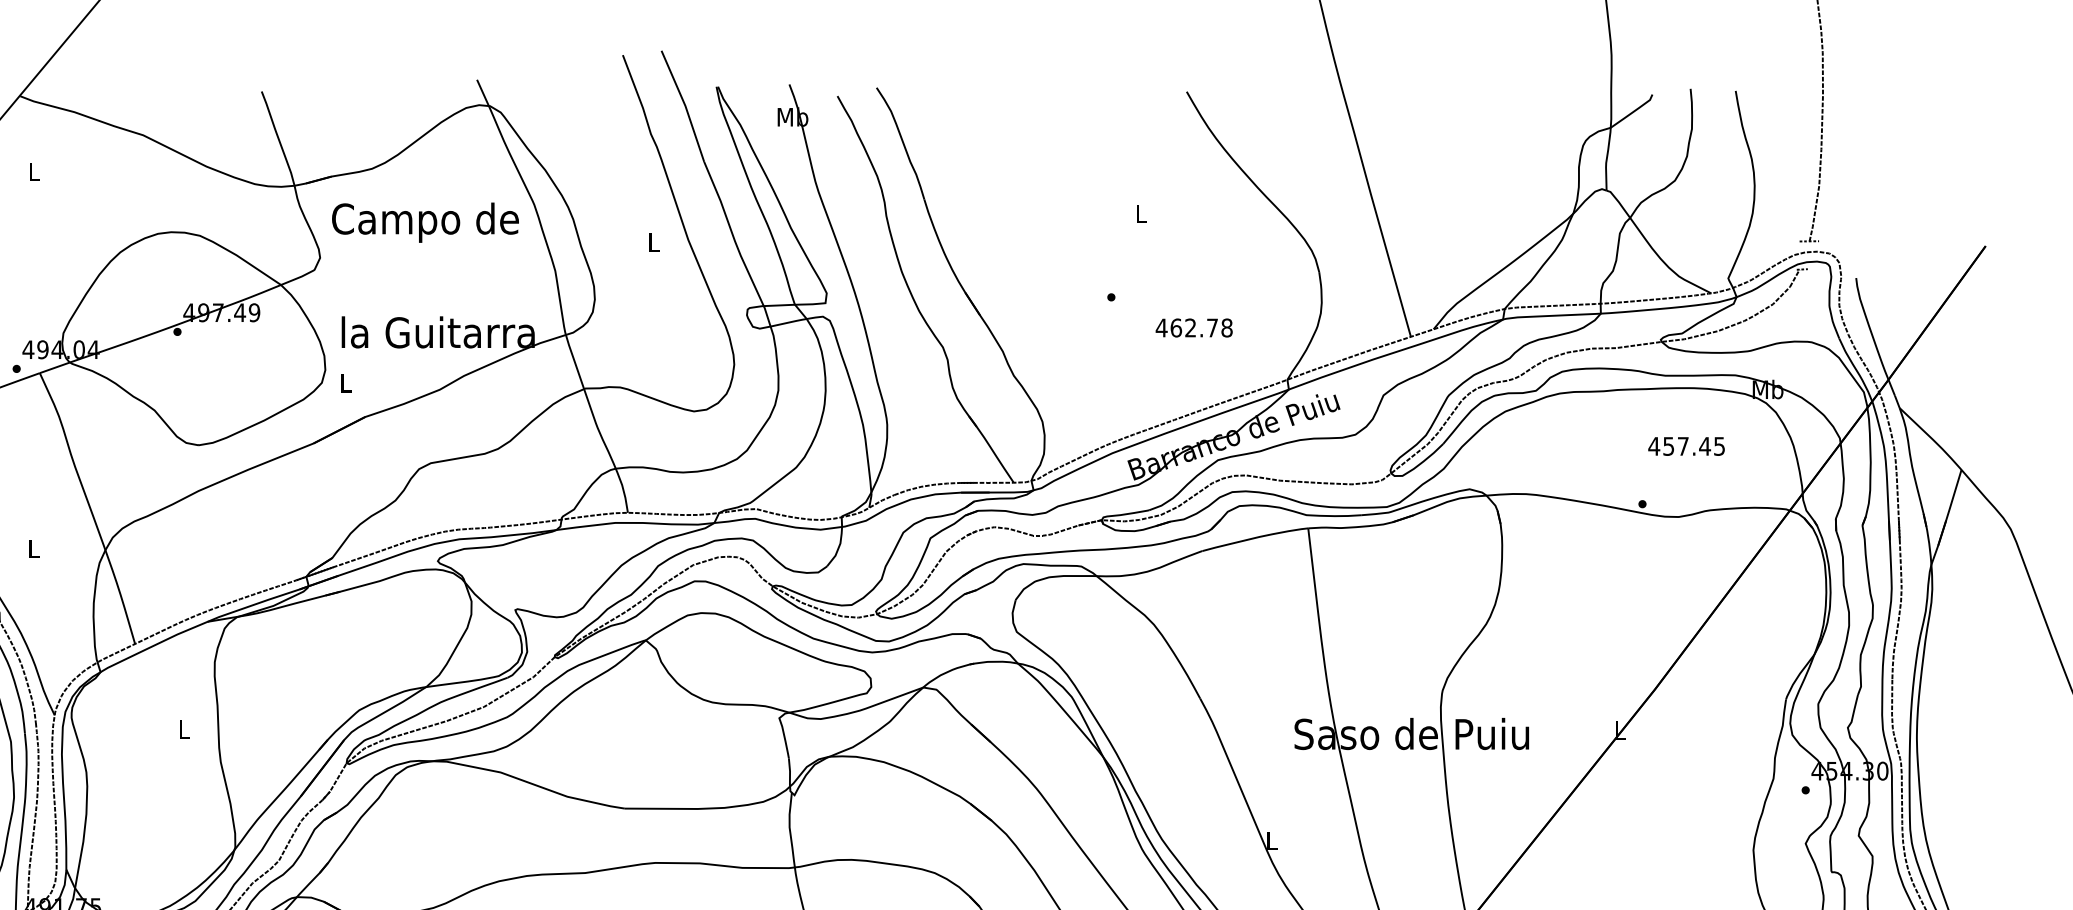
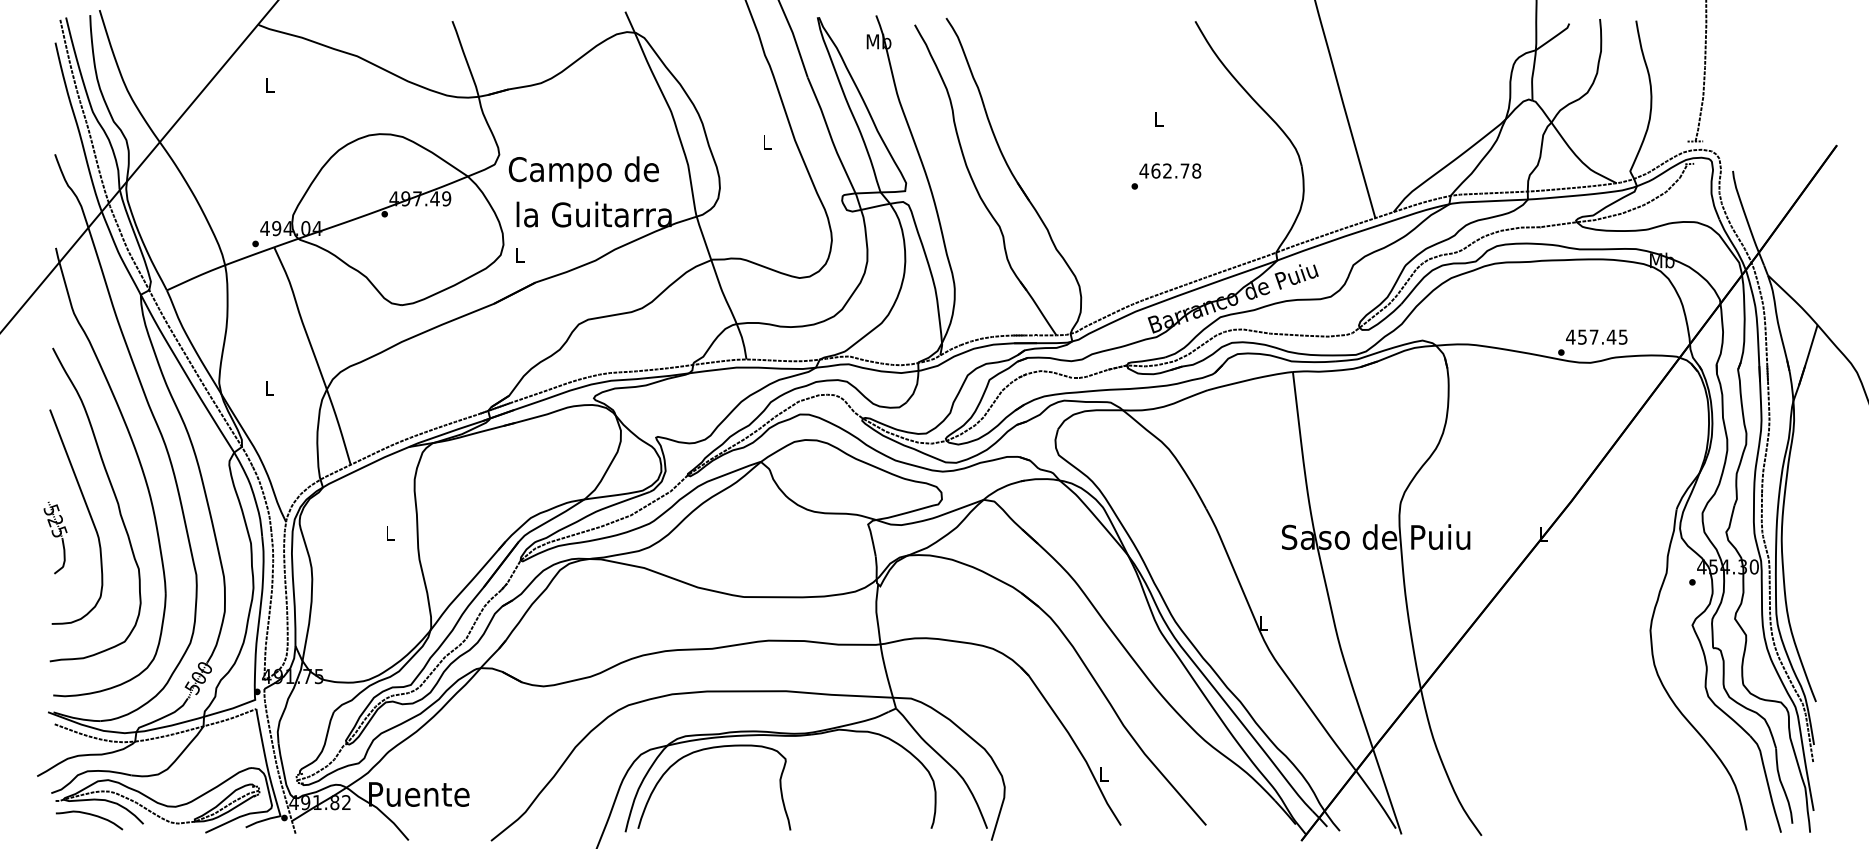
text: (424, 222) -> (583, 172), moved
text: (1194, 327) -> (1170, 170), moved
text: (1686, 445) -> (1596, 336), moved

